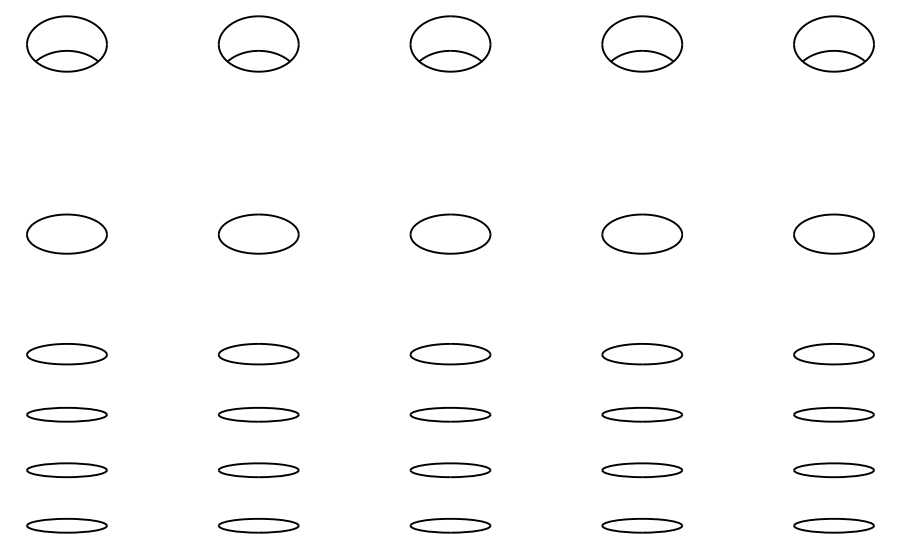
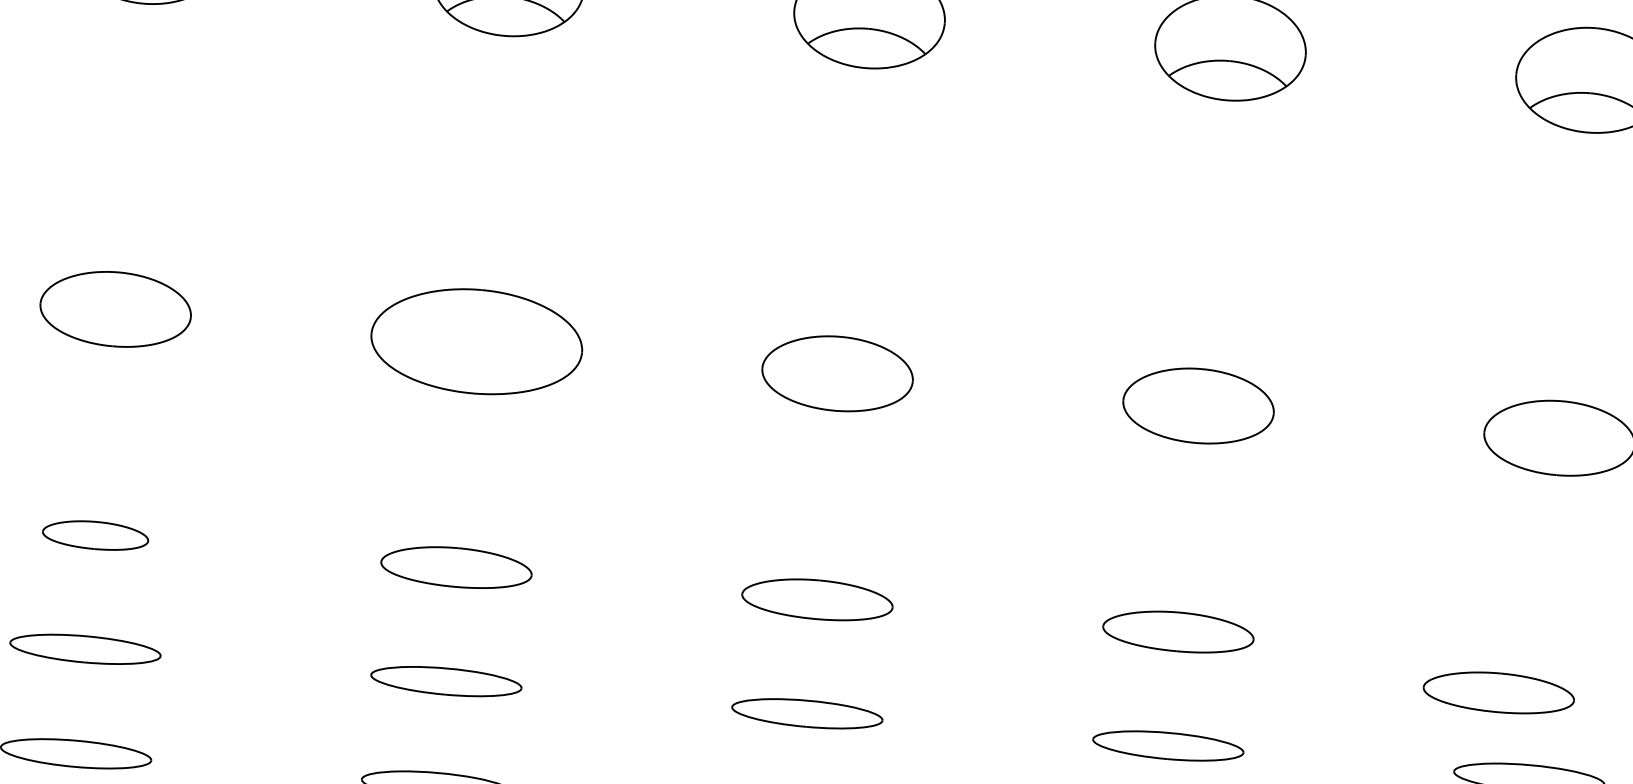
part: (258, 233) -> (476, 340), size x1.4
part: (66, 354) -> (94, 535), size x0.7
part: (833, 354) -> (1497, 693), moved

